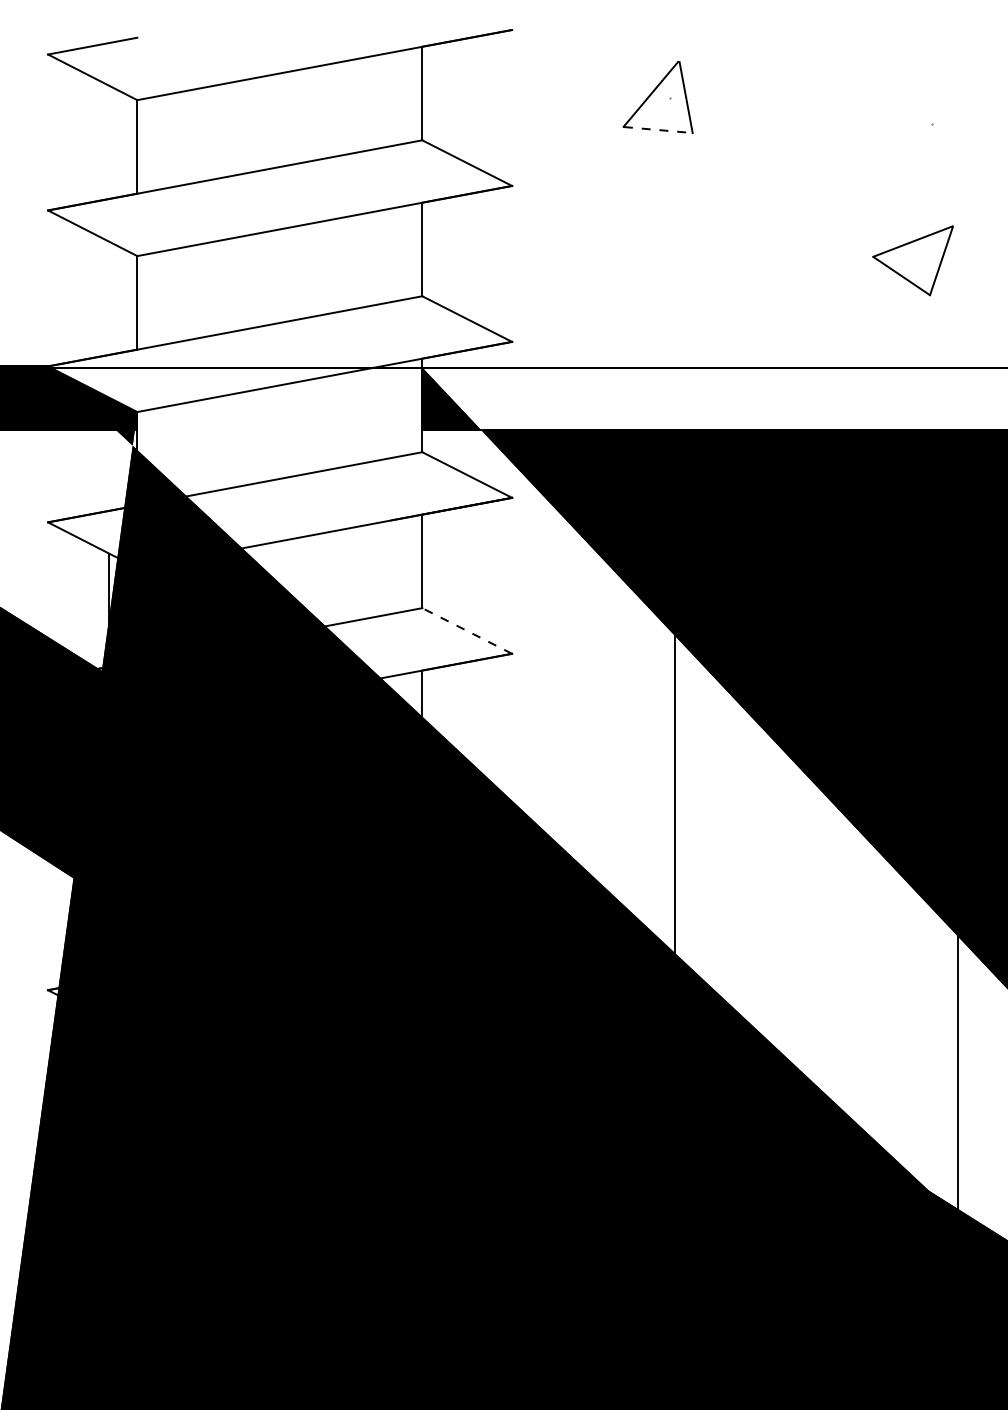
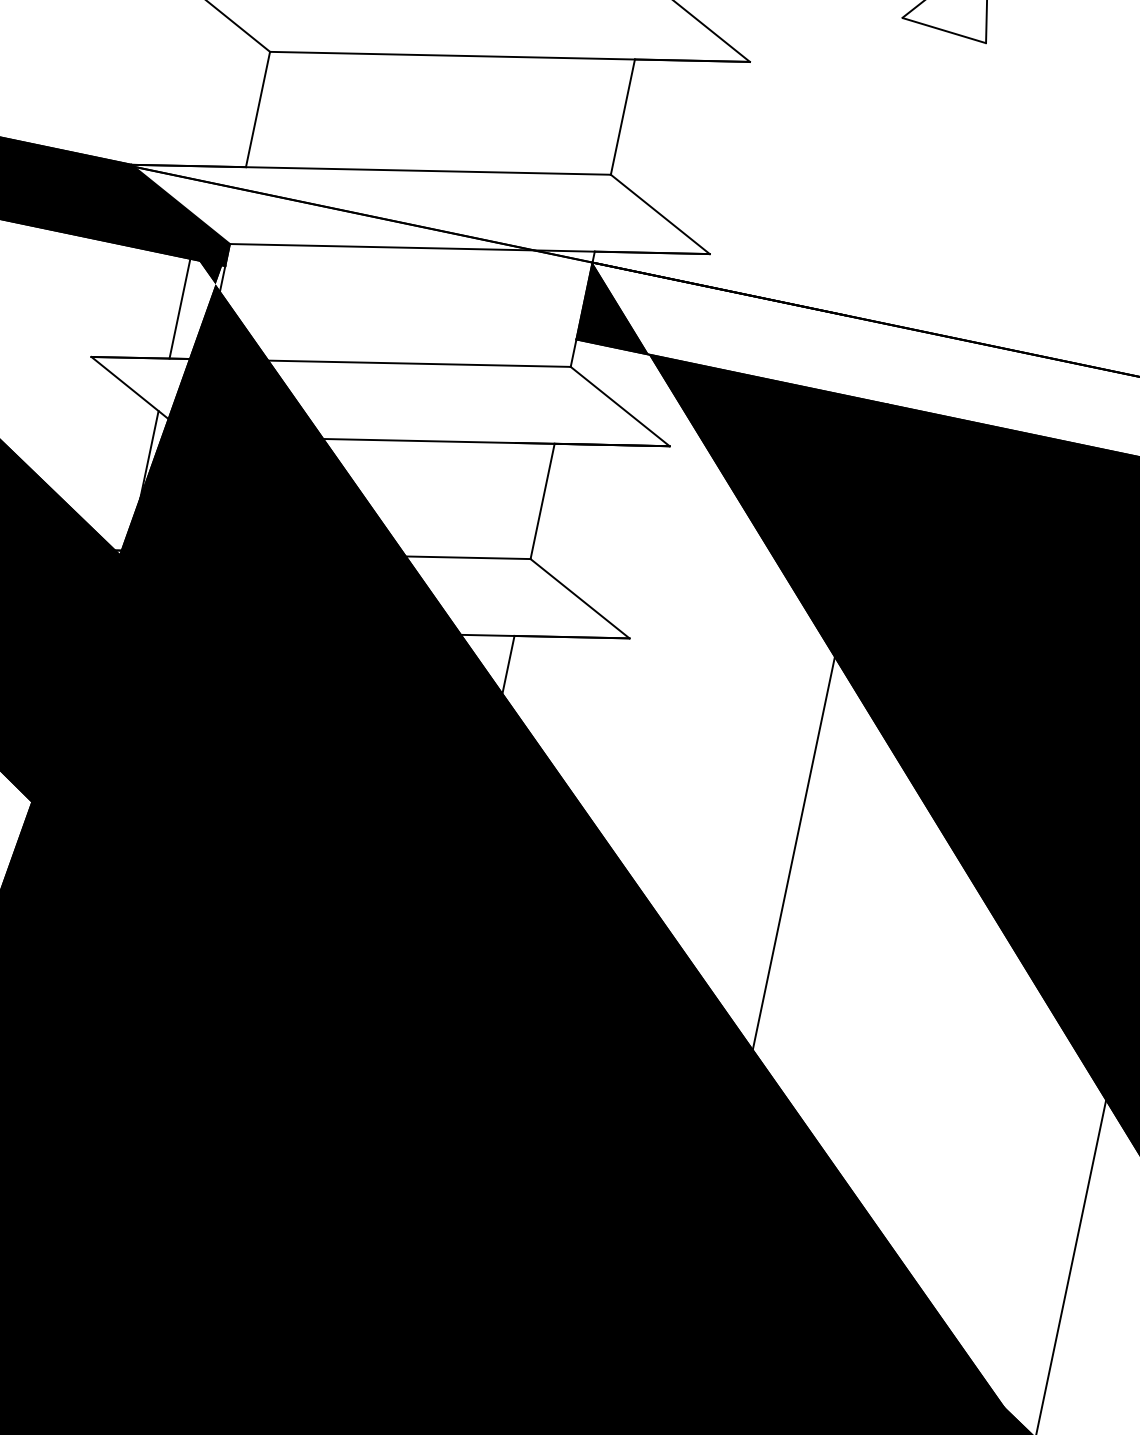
line: (657, 130) -> (943, 31), dashed -> solid
line: (109, 469) -> (180, 307), added
line: (466, 630) -> (579, 597), dashed -> solid

